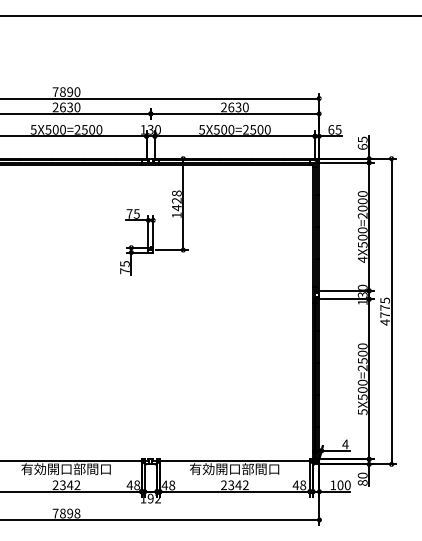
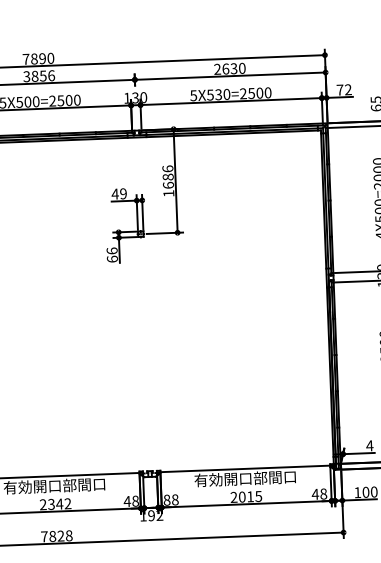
text: (66, 107) -> (39, 76), 2630 -> 3856
text: (224, 129) -> (219, 94), 5X500=2500 -> 5X530=2500
text: (334, 129) -> (343, 89), 65 -> 72
text: (176, 200) -> (167, 176), 1428 -> 1686
text: (132, 213) -> (118, 193), 75 -> 49
text: (124, 267) -> (111, 255), 75 -> 66
text: (164, 485) -> (166, 500), 48 -> 88
text: (238, 485) -> (250, 497), 2342 -> 2015
text: (70, 513) -> (61, 536), 7898 -> 7828

